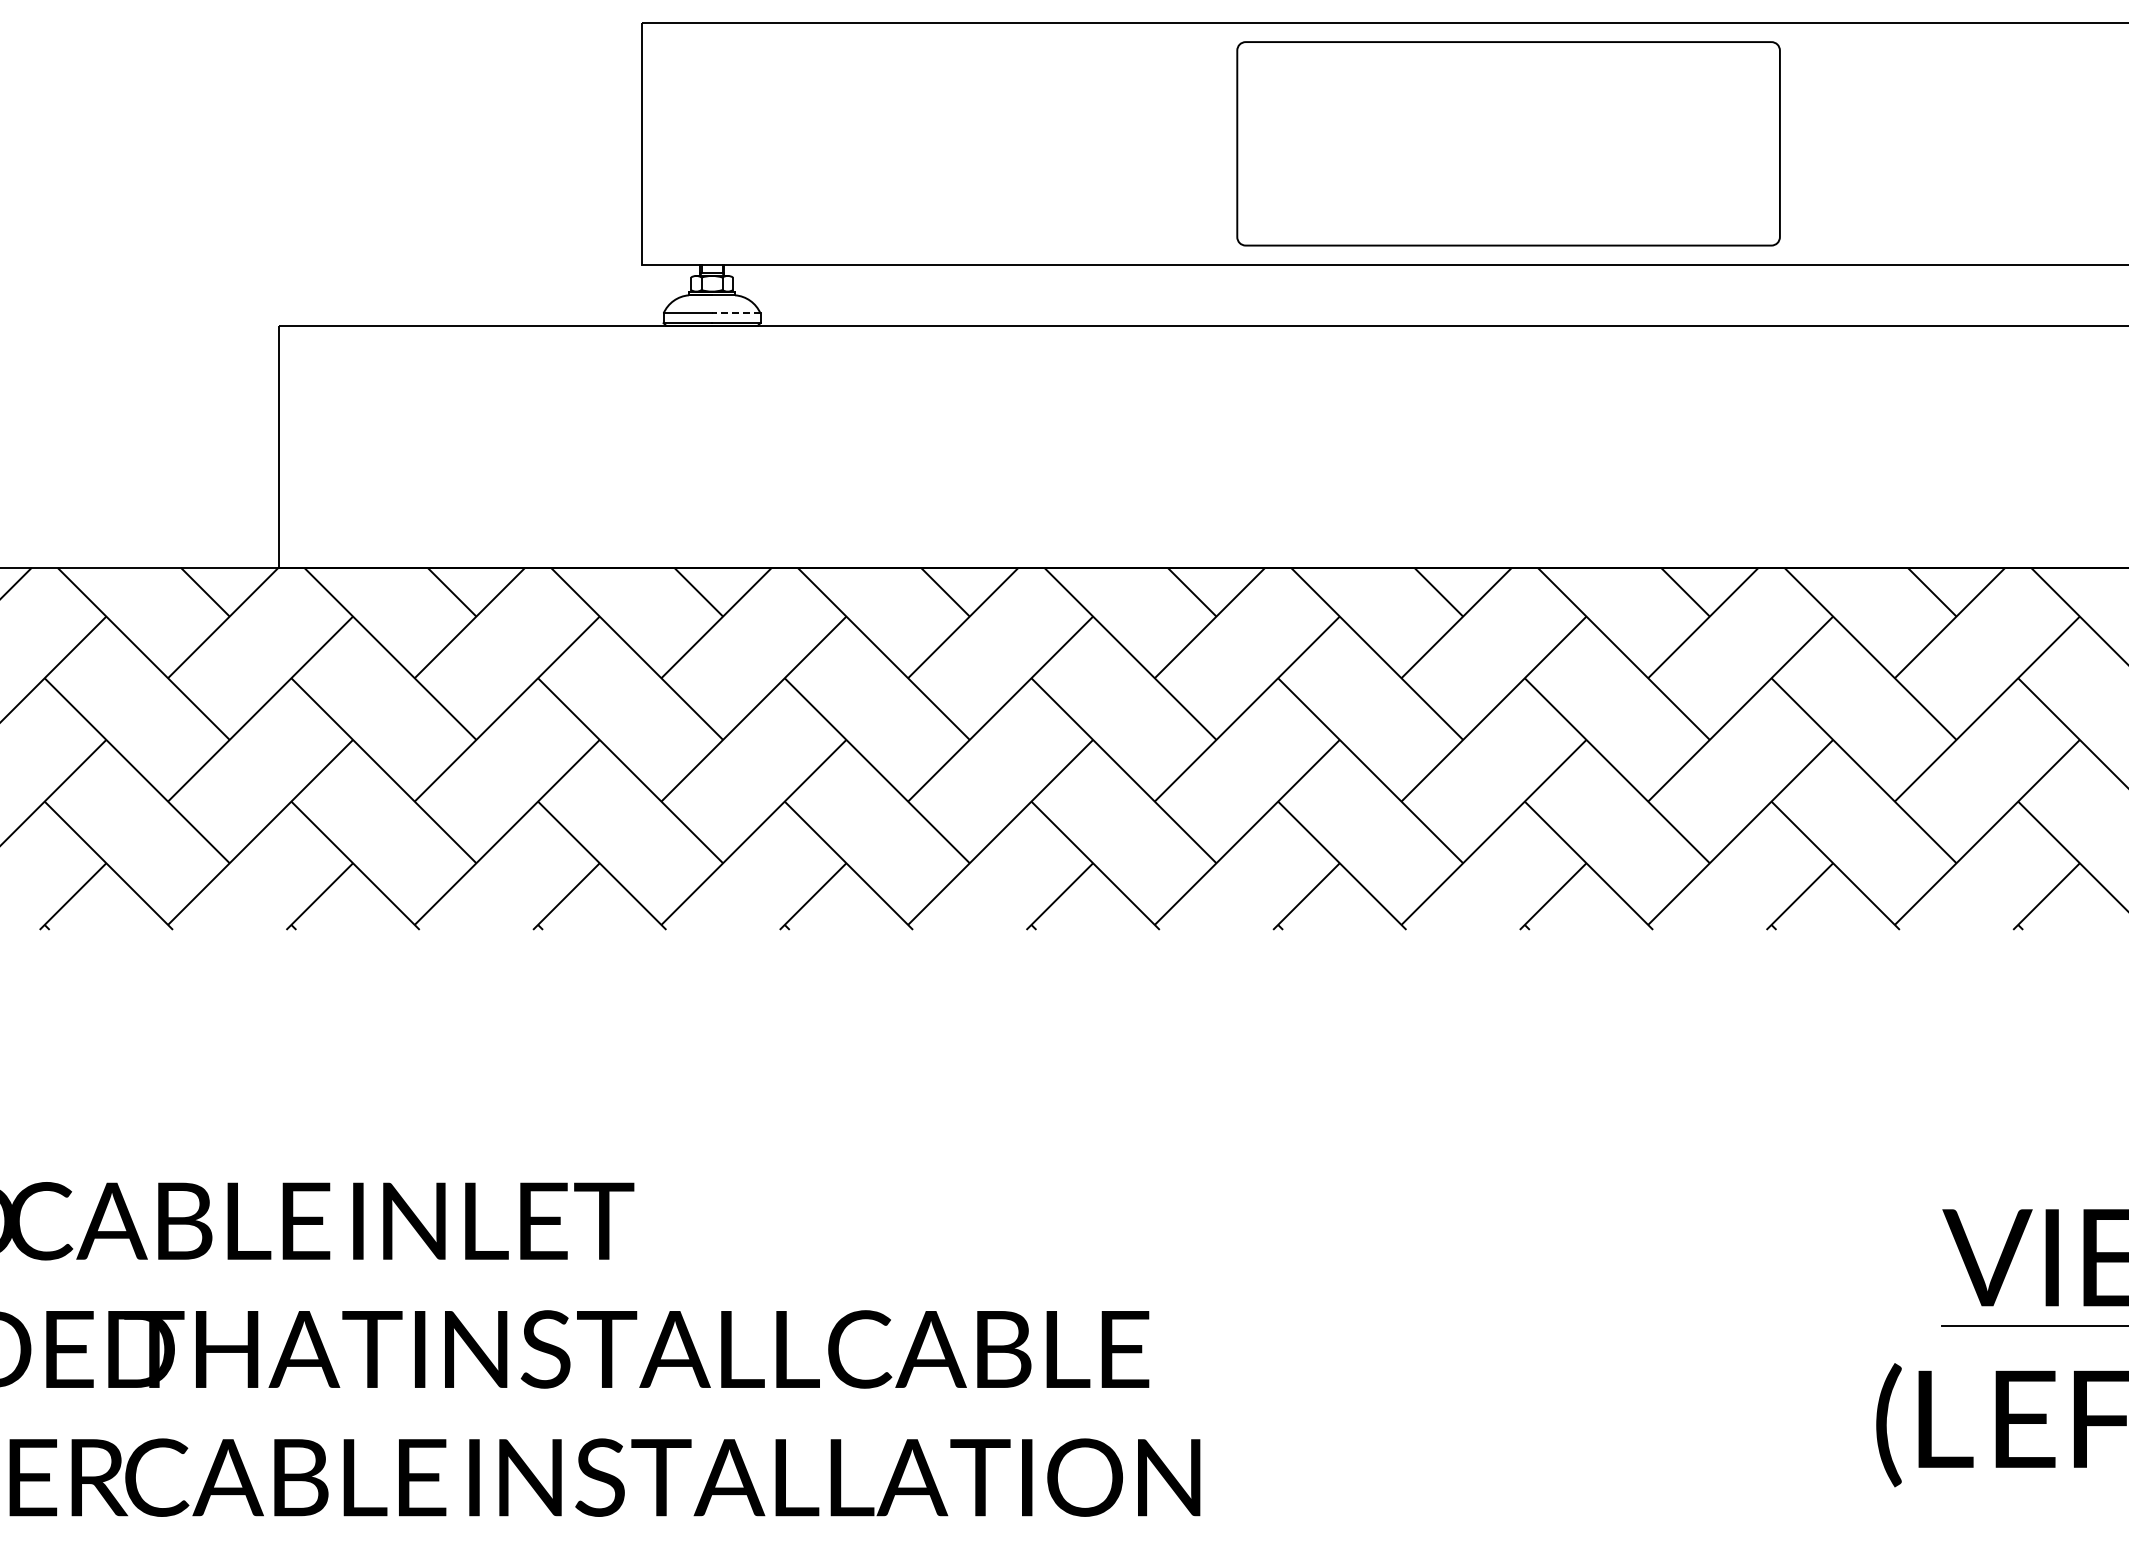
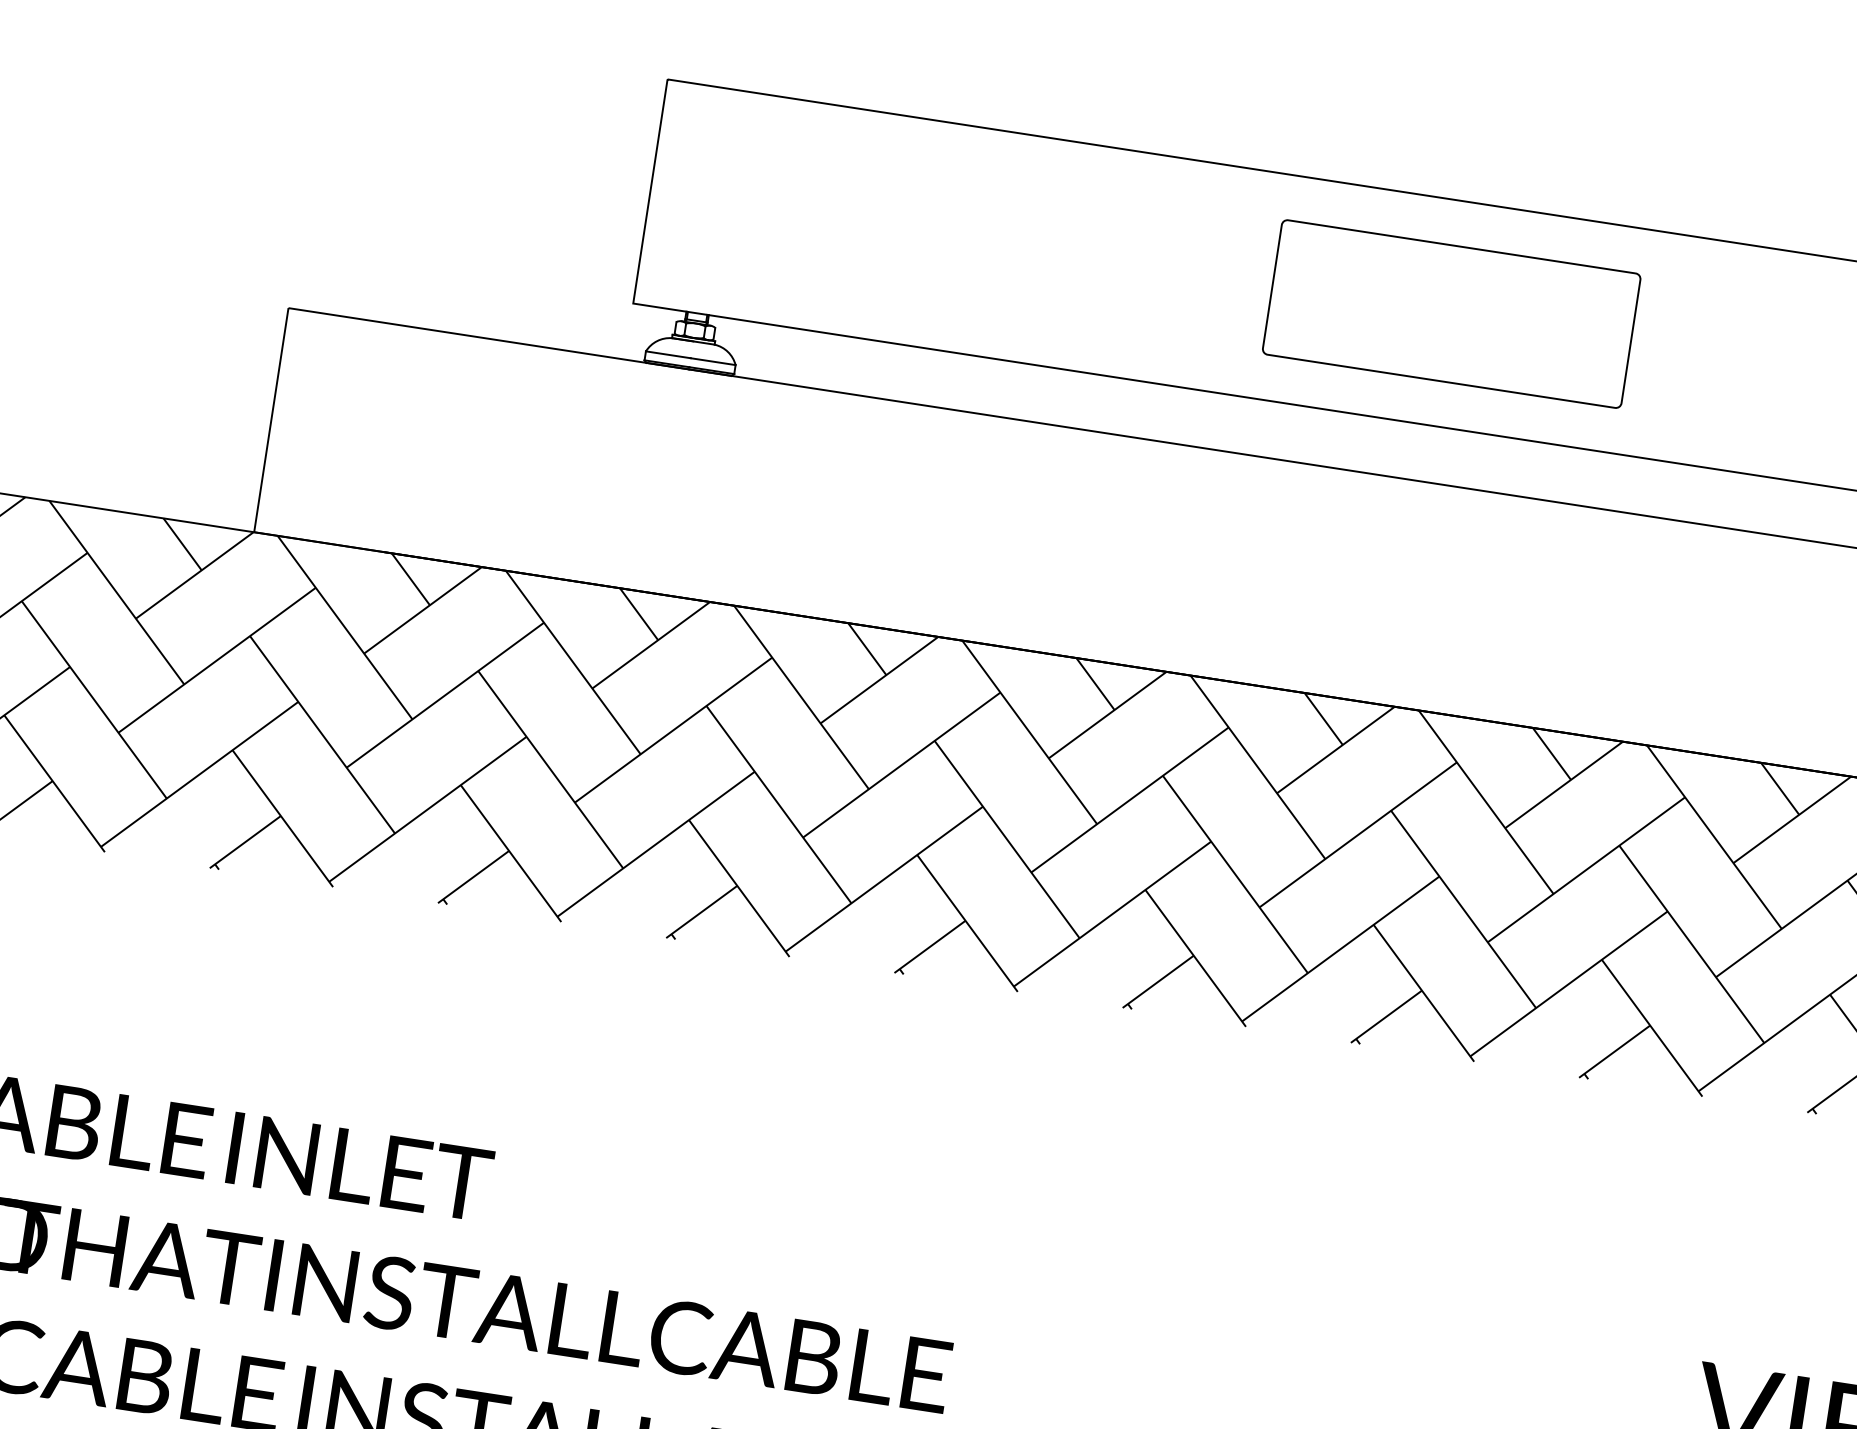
part: (1508, 143) -> (1451, 313), size x0.71
line: (735, 313) -> (712, 361), dashed -> solid

